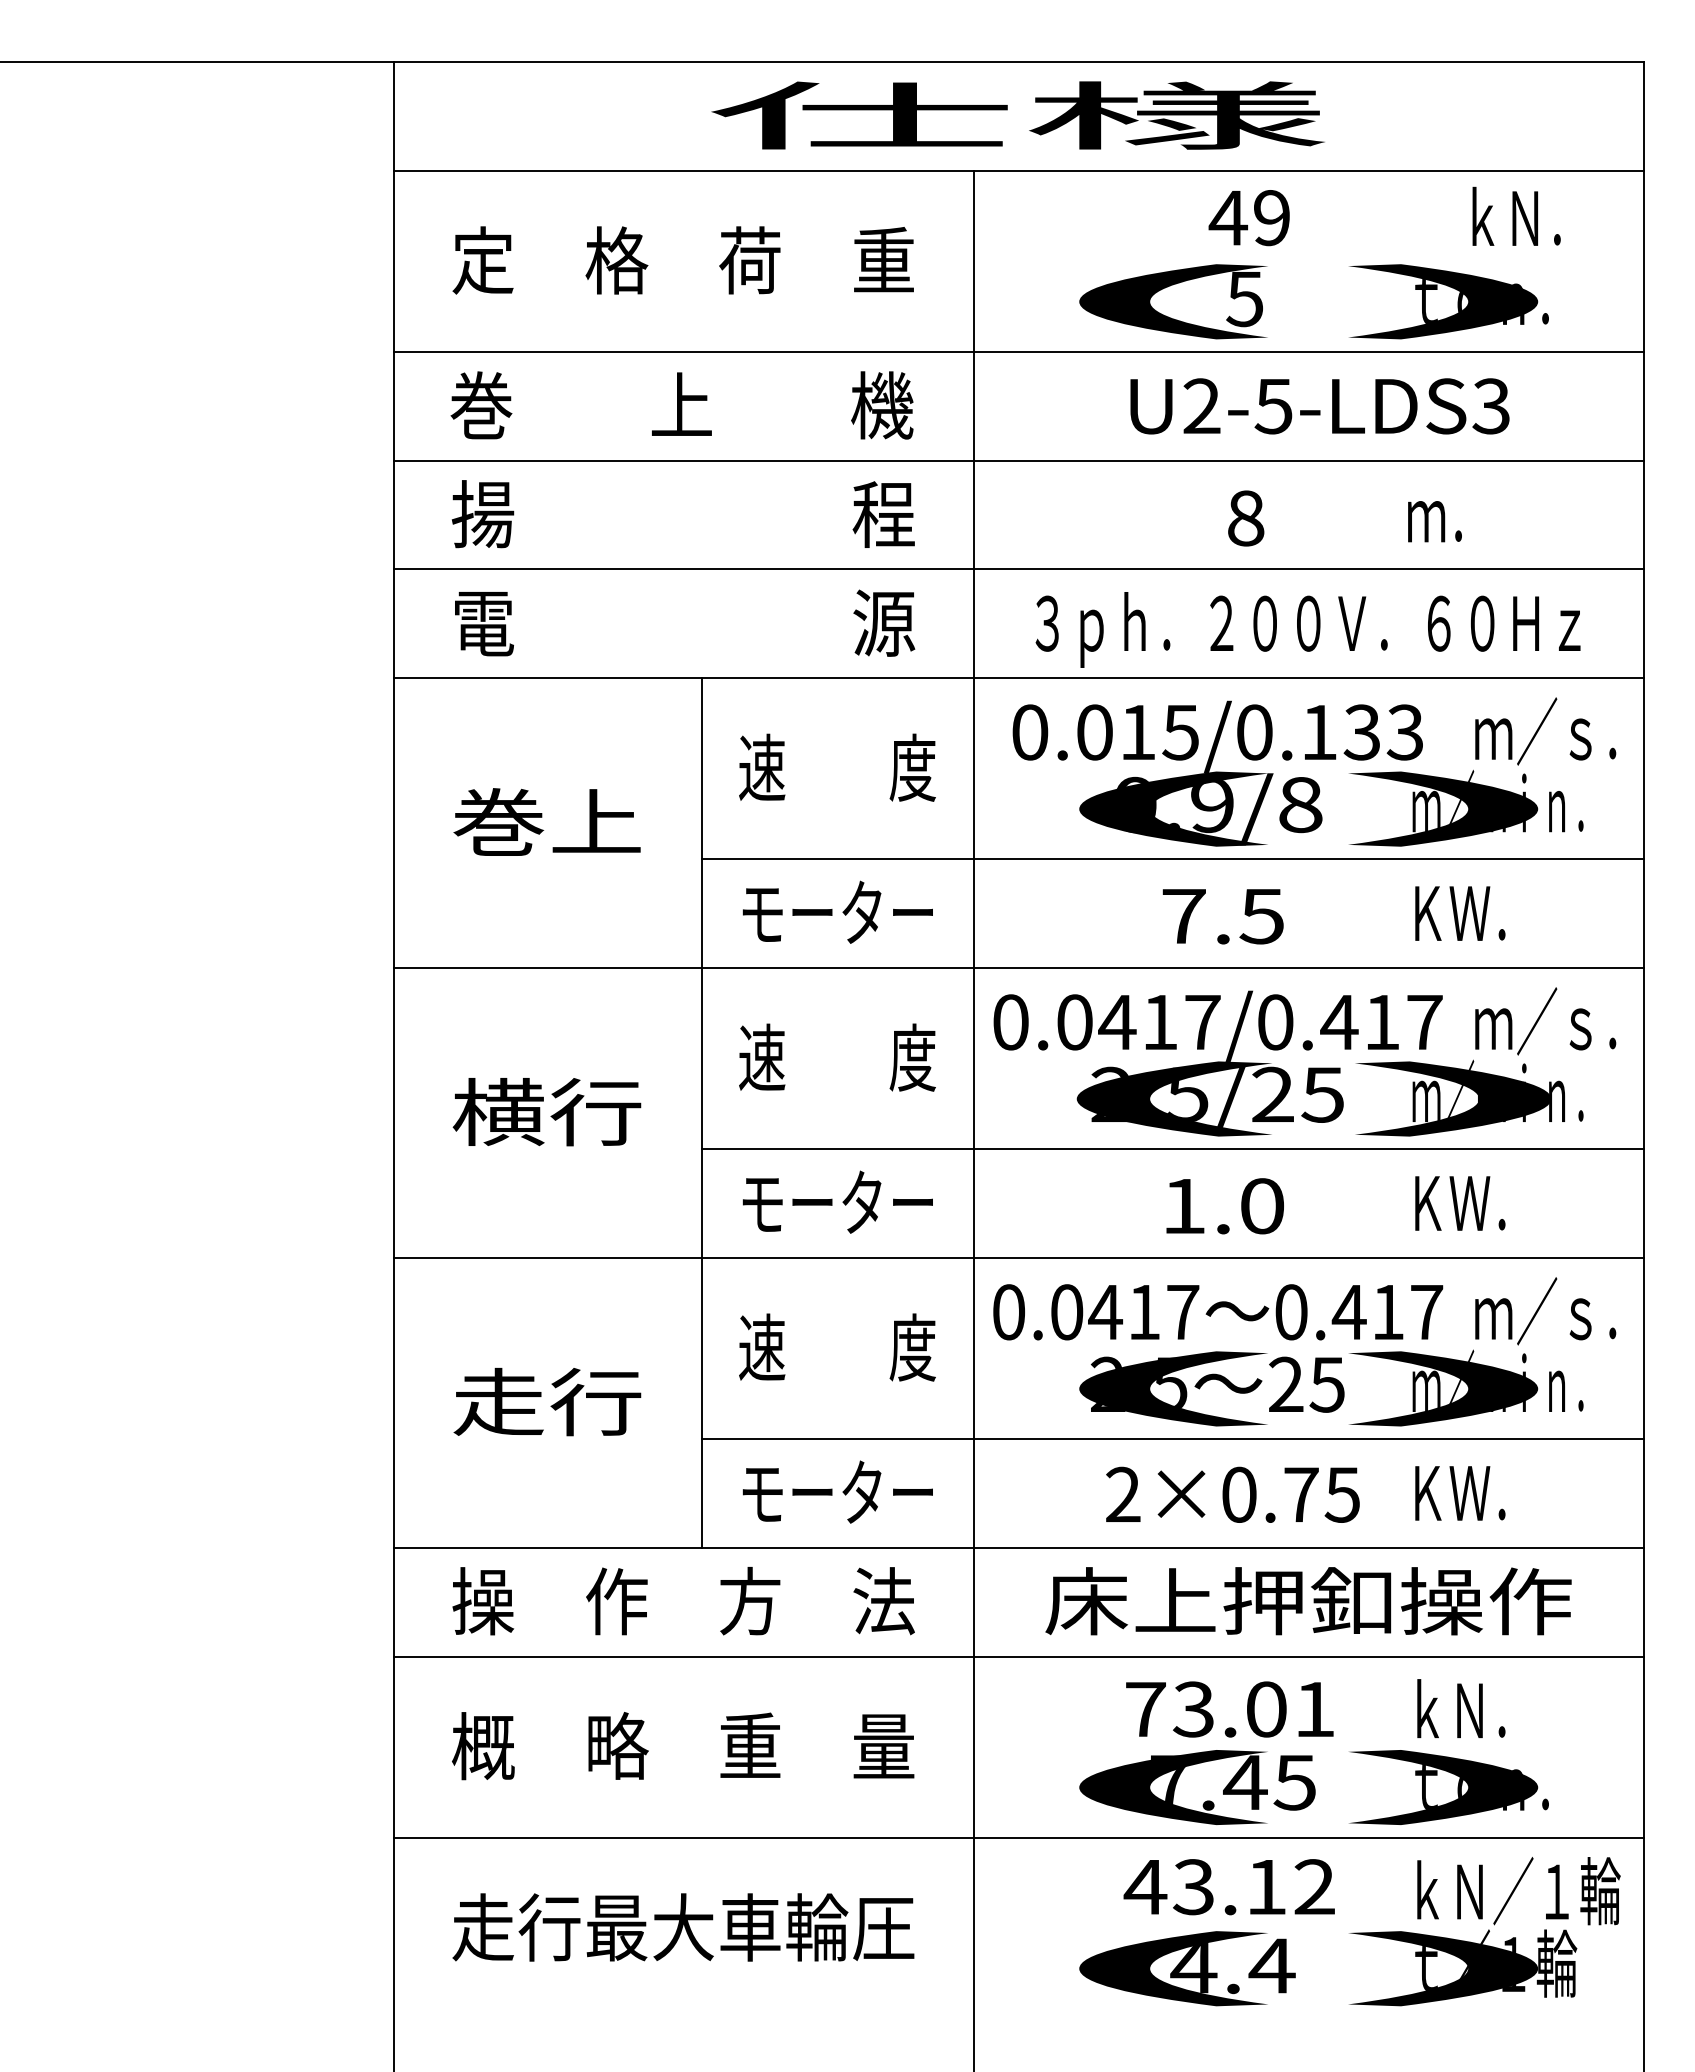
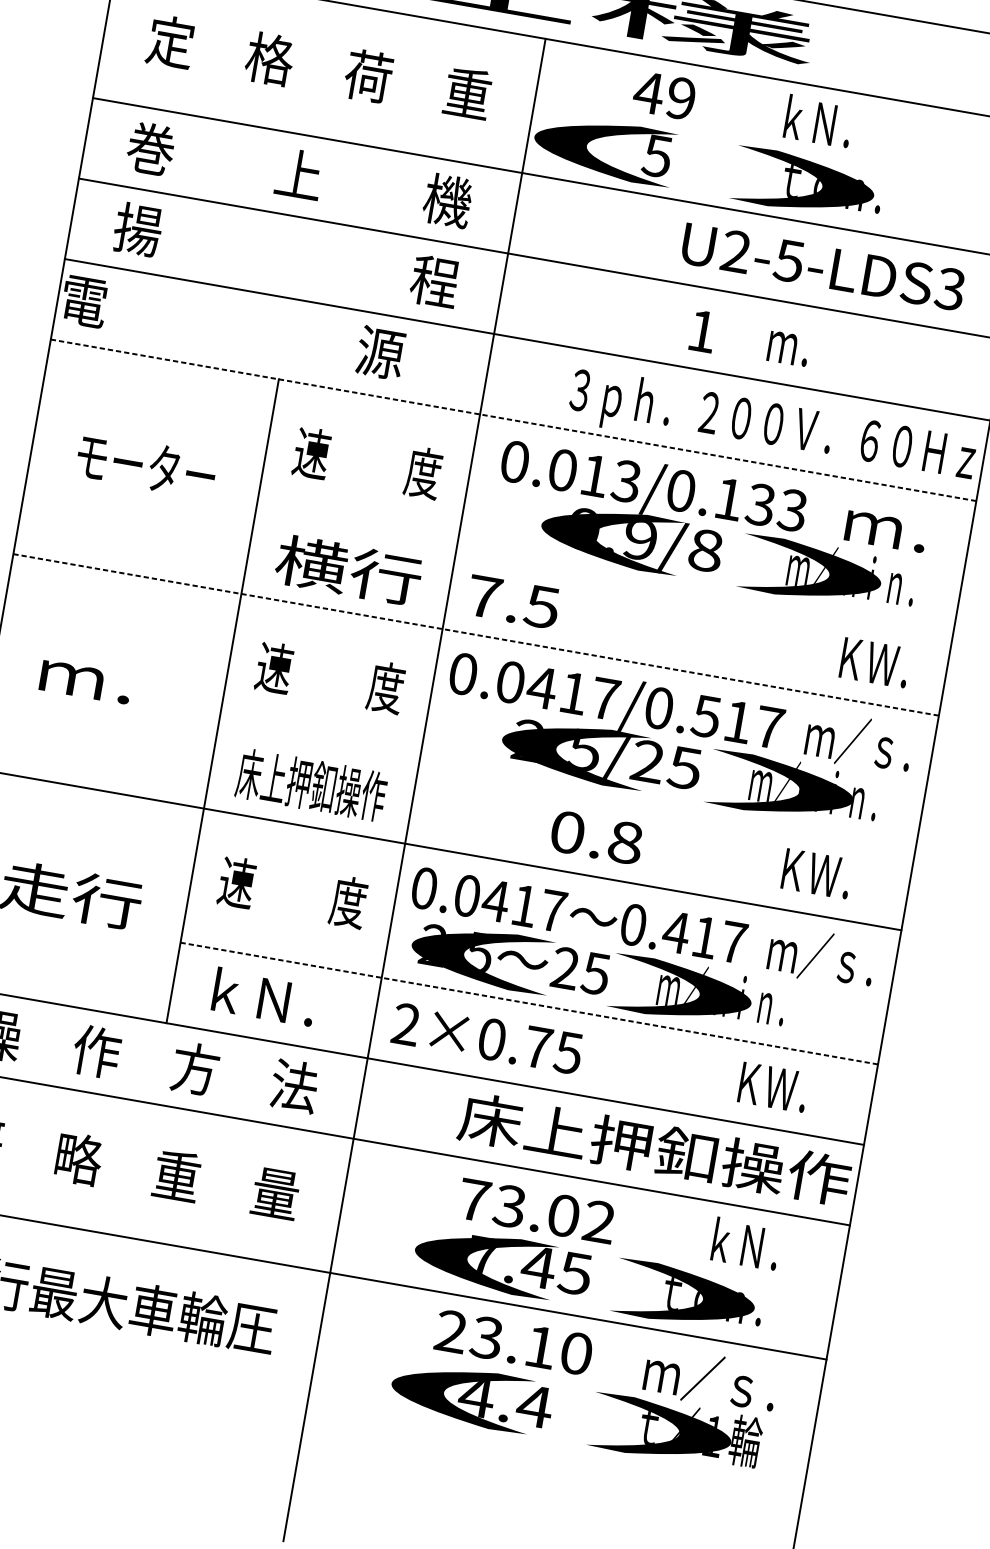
text: (1516, 215) -> (818, 120), moved
text: (1248, 218) -> (663, 95), moved
text: (1313, 301) -> (707, 166), moved
text: (1319, 406) -> (823, 267), moved
text: (1246, 518) -> (702, 331), 8 -> 1
text: (1434, 521) -> (788, 348), moved
text: (685, 622) -> (233, 326), moved
text: (1307, 629) -> (772, 428), moved
line: (1019, 678) -> (514, 420), solid -> dashed
text: (1545, 731) -> (896, 527), ｍ／ｓ． -> ｍ．
text: (1180, 732) -> (626, 481), 0.015/0.133 -> 0.013/0.133
text: (546, 821) -> (145, 465), 巻上 -> モーター
line: (1172, 859) -> (603, 574), removed
text: (836, 912) -> (348, 570), モーター -> 横行
text: (1460, 913) -> (875, 662), moved
text: (1222, 916) -> (512, 601), moved
line: (1019, 968) -> (476, 635), solid -> dashed
text: (1339, 1022) -> (706, 716), 0.0417/0.417 -> 0.0417/0.517
text: (546, 1112) -> (107, 680), 横行 -> ｍ．
line: (1172, 1149) -> (566, 789), removed
text: (837, 1202) -> (311, 785), モーター -> 床上押釦操作
text: (1460, 1203) -> (817, 874), moved
text: (1223, 1206) -> (596, 837), 1.0 -> 0.8
text: (1331, 1387) -> (598, 976), moved
line: (1173, 1439) -> (529, 1003), solid -> dashed
text: (837, 1491) -> (274, 998), モーター -> ｋＮ．
text: (1460, 1493) -> (773, 1087), moved
text: (1232, 1494) -> (487, 1038), moved
text: (1308, 1601) -> (654, 1149), moved
text: (1314, 1708) -> (599, 1221), 73.01 -> 73.02
text: (1461, 1708) -> (746, 1243), moved
text: (1228, 1887) -> (512, 1342), 43.12 -> 23.10
text: (1514, 1890) -> (723, 1381), ｋＮ／１輪 -> ｍ／ｓ．

